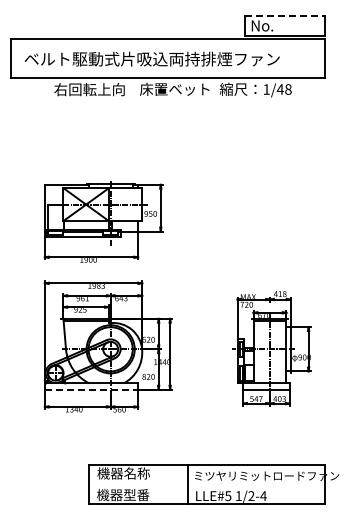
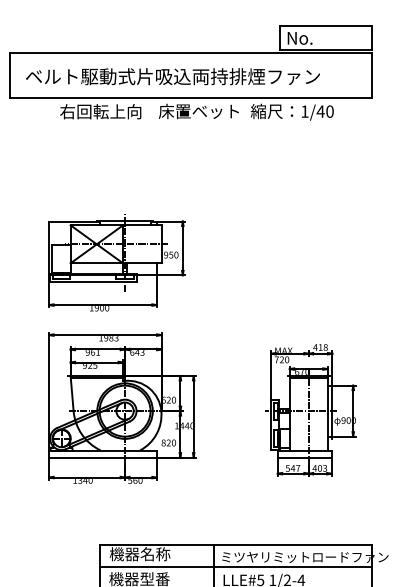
line: (285, 15) -> (326, 26), dashed -> solid
text: (288, 89) -> (330, 111), 1/48 -> 1/40
line: (91, 389) -> (102, 457), dashed -> solid
line: (207, 484) -> (236, 566), added

